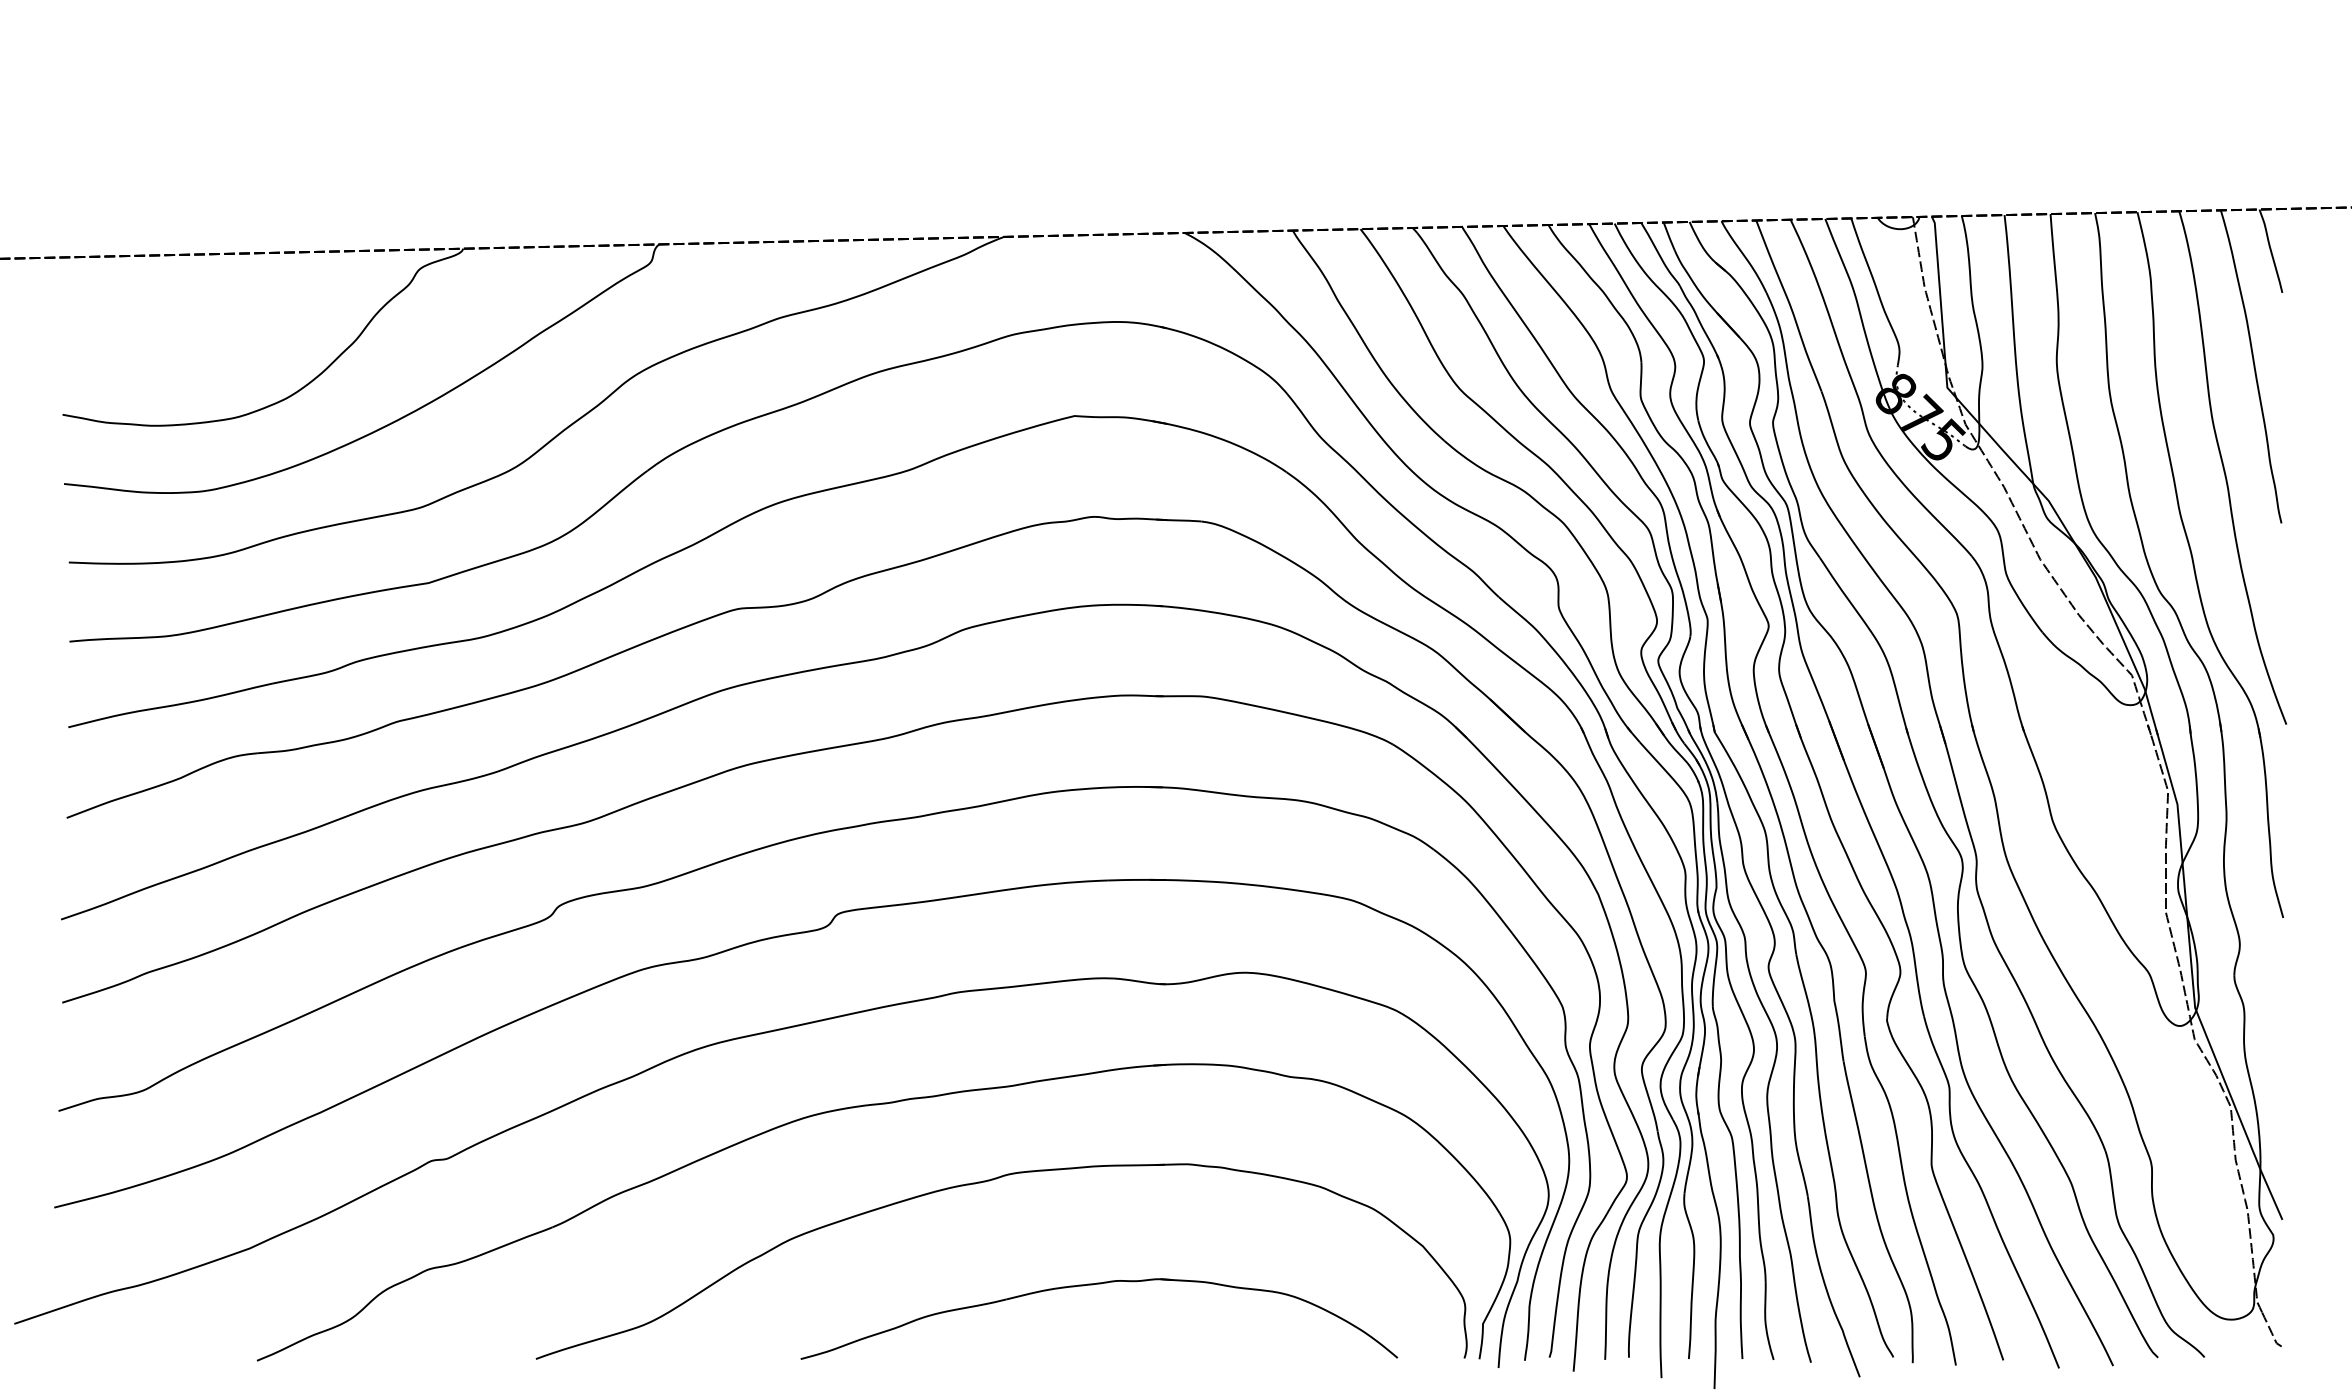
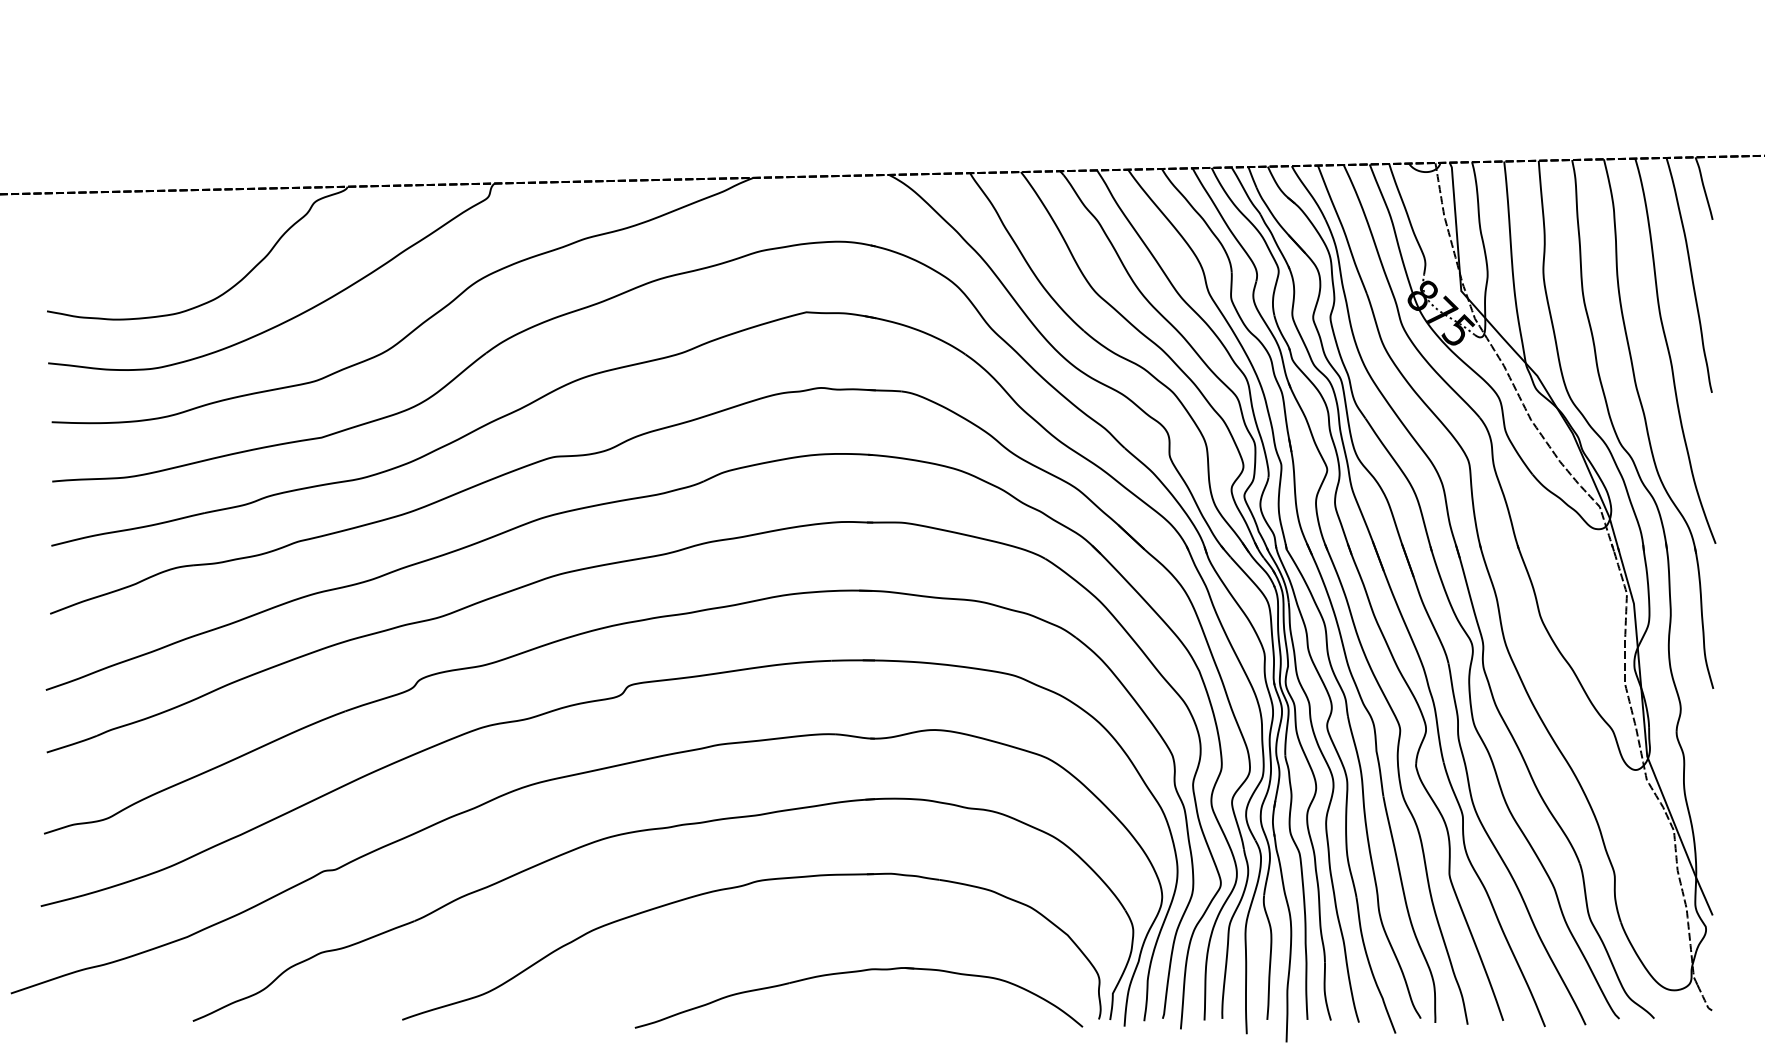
part: (1098, 1285) -> (858, 972), moved

